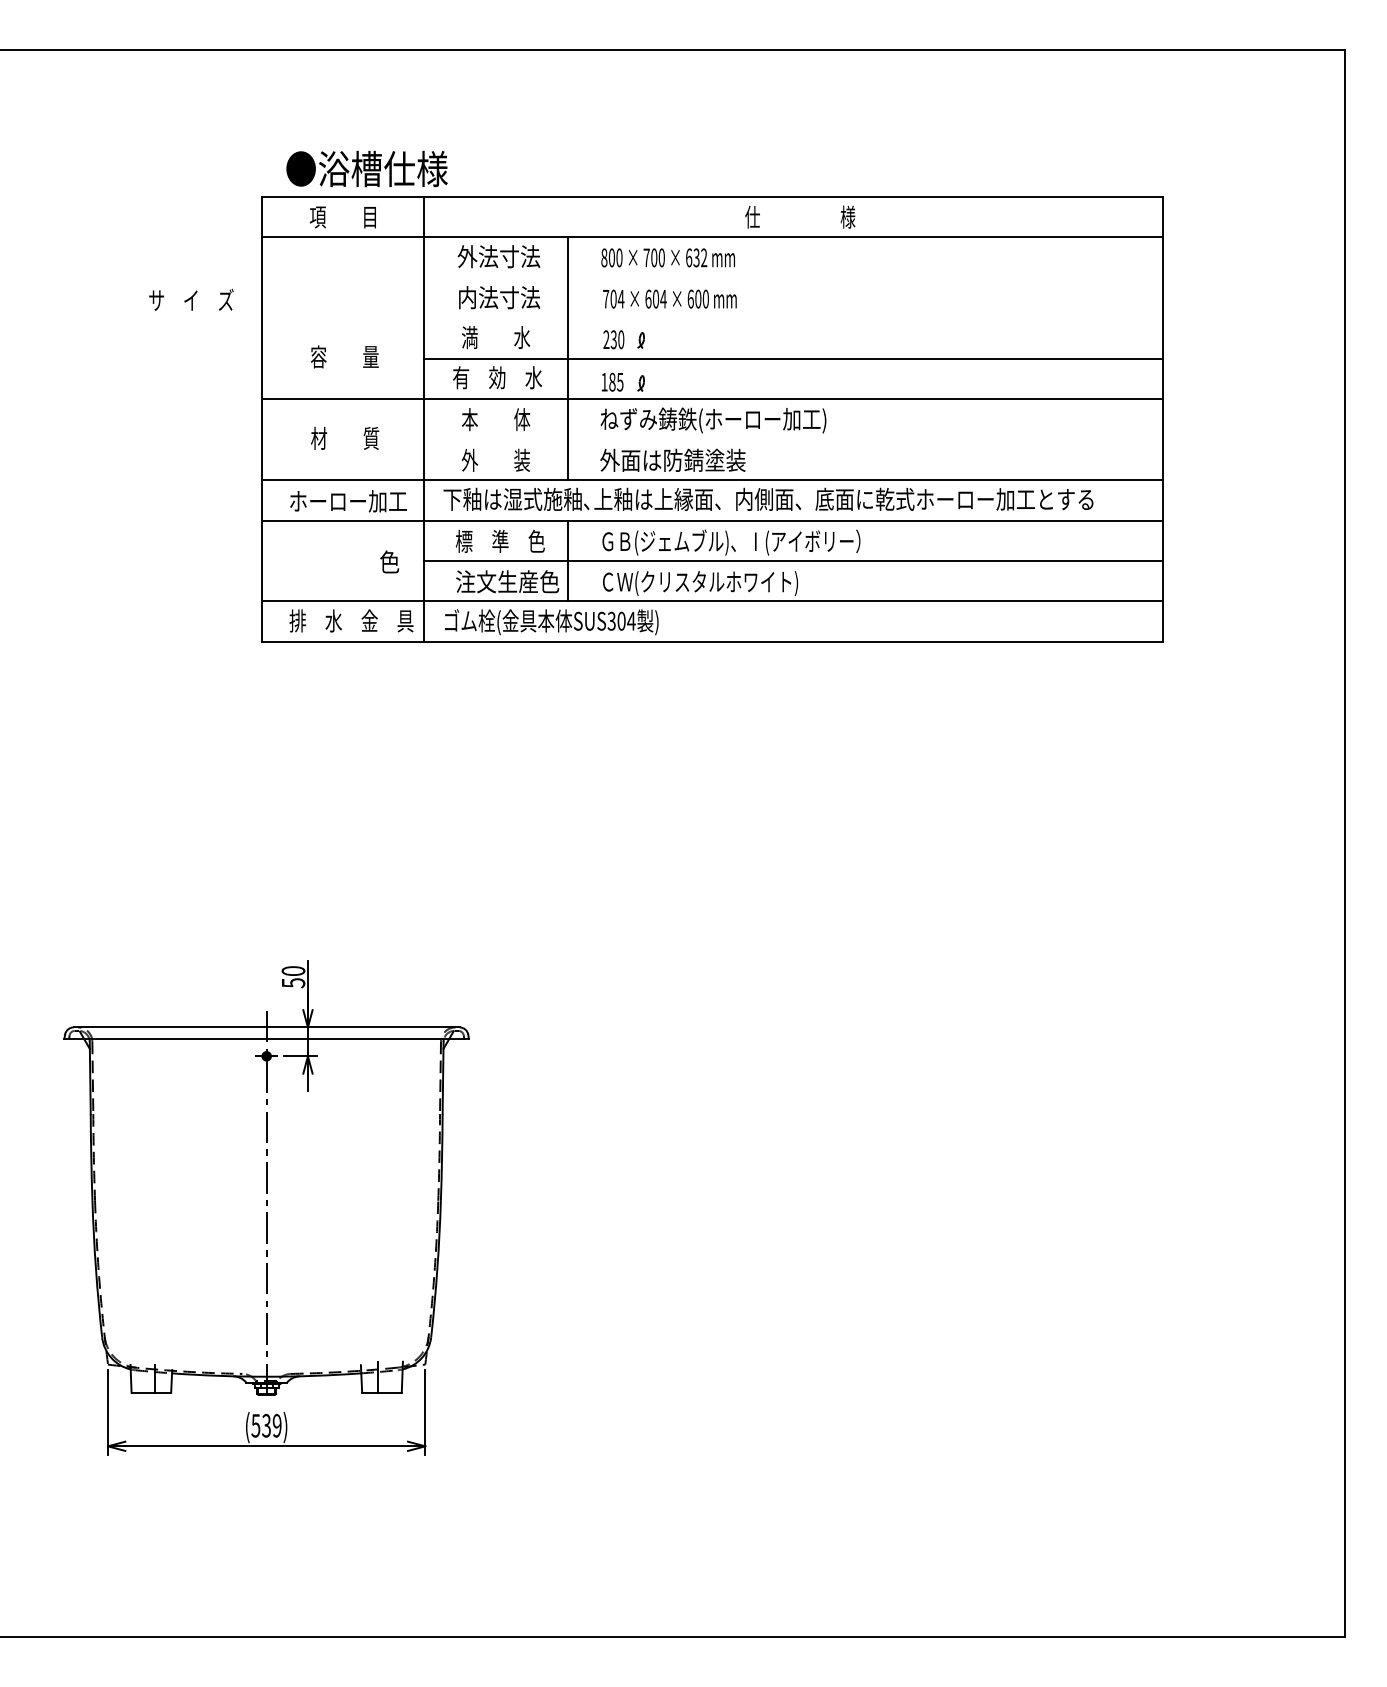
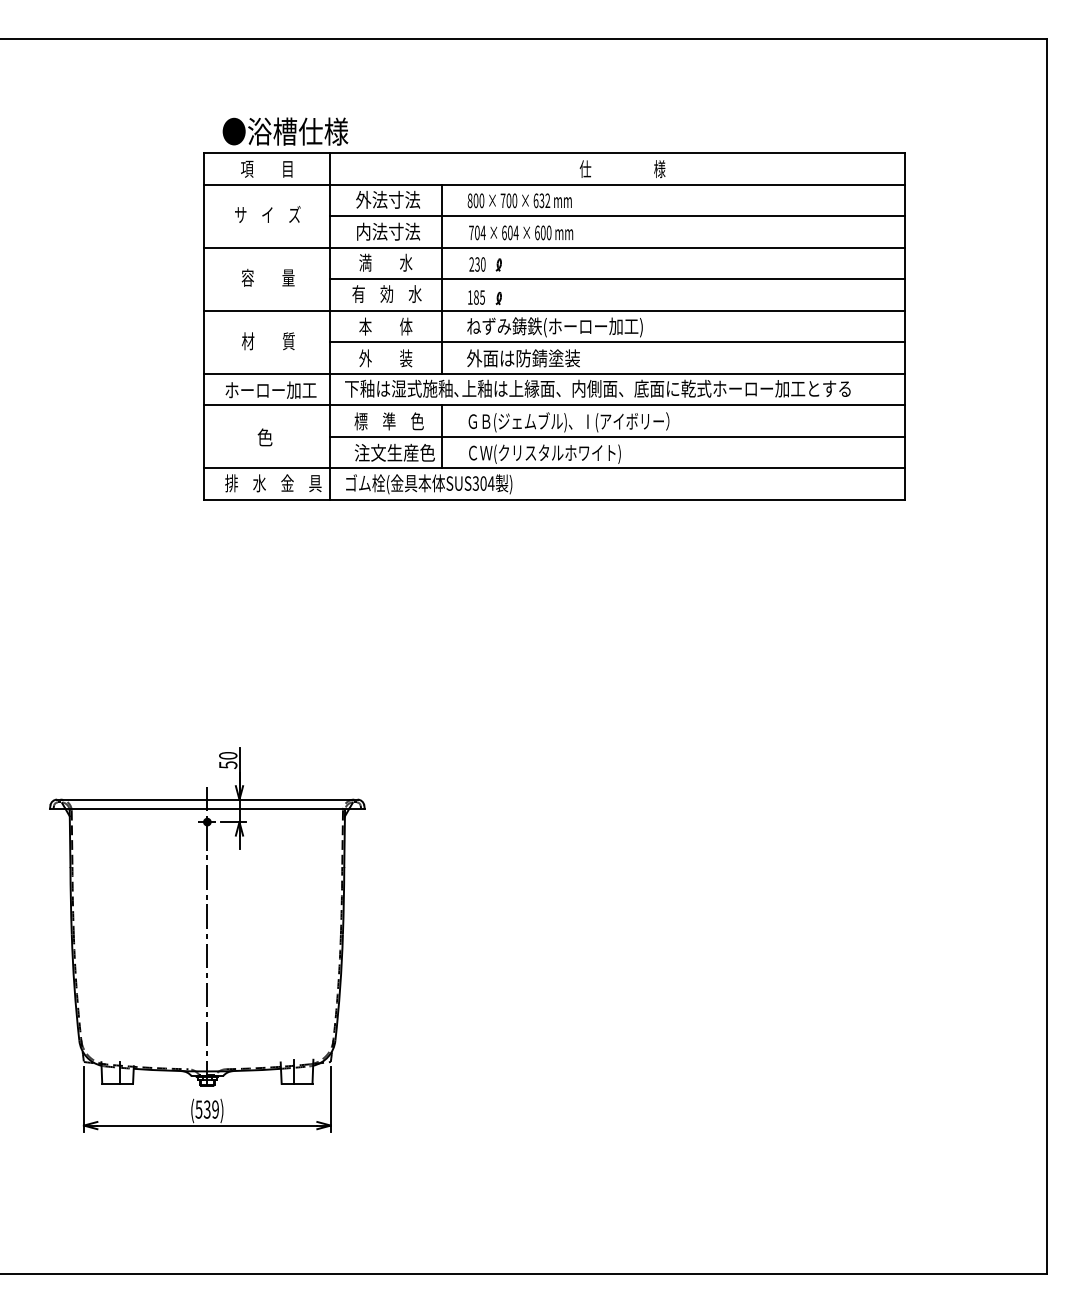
line: (793, 278) -> (617, 216), added
text: (191, 299) -> (267, 214), moved
line: (712, 317) -> (554, 247), added
line: (793, 439) -> (617, 342), added
text: (388, 562) -> (264, 437), moved

